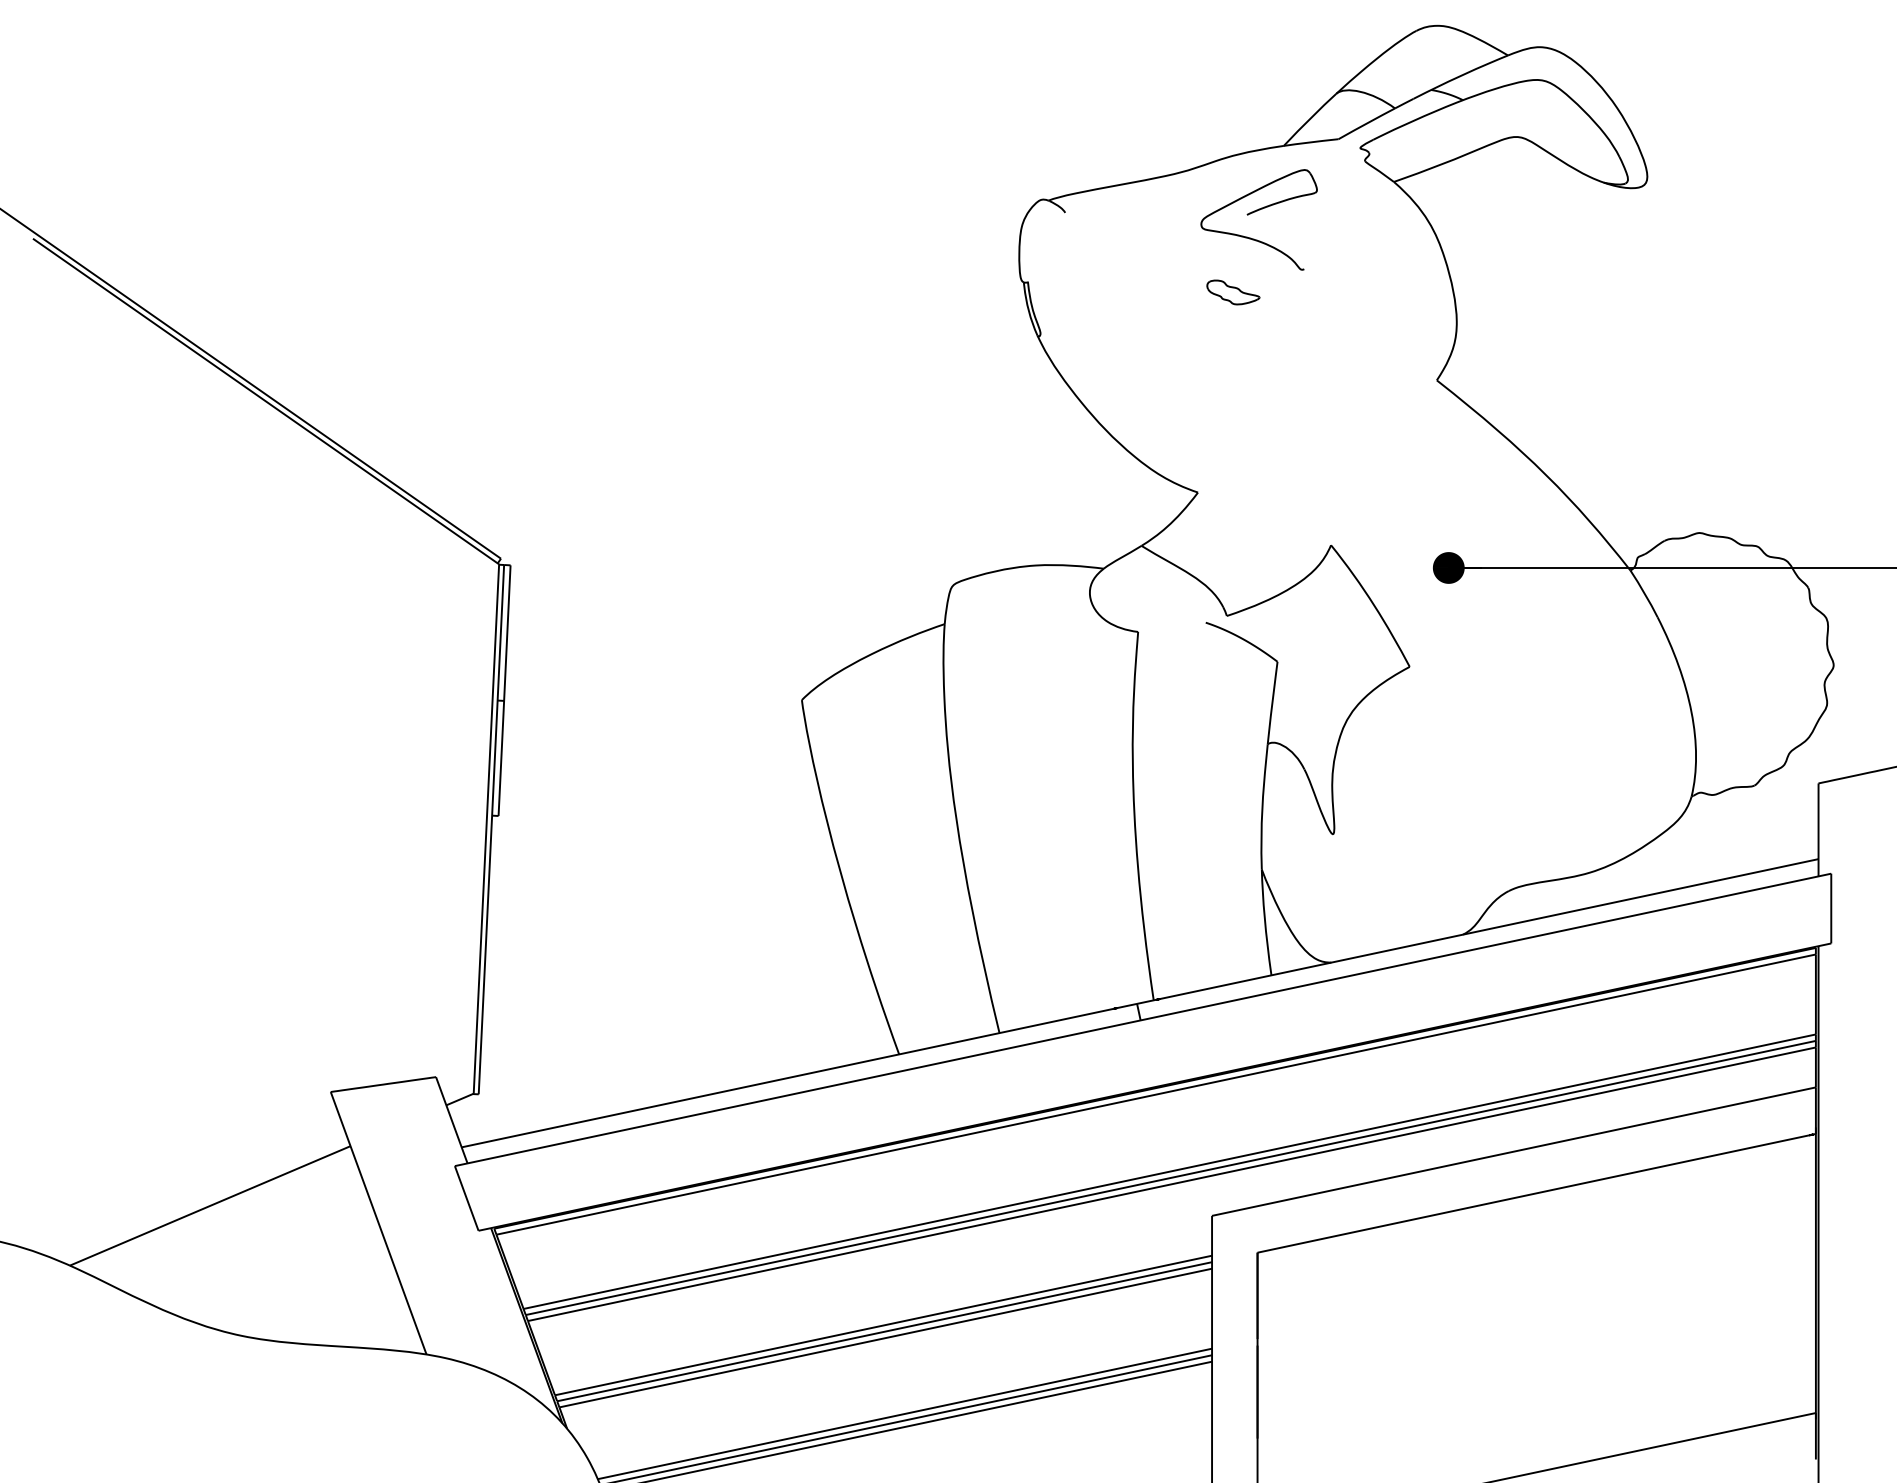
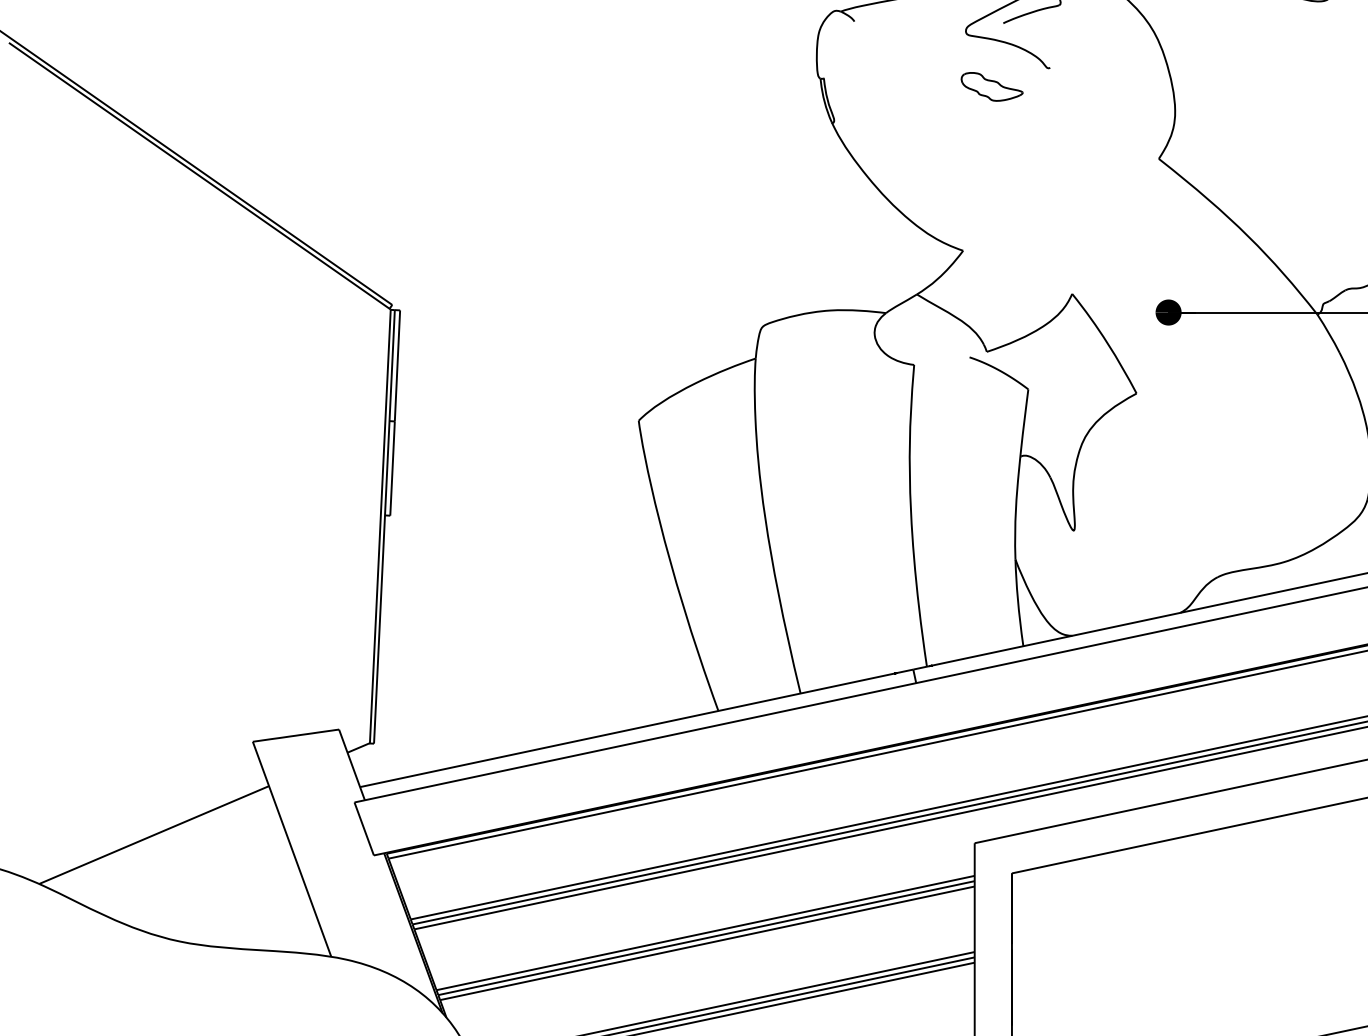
part: (1233, 292) -> (992, 86), size x1.43

